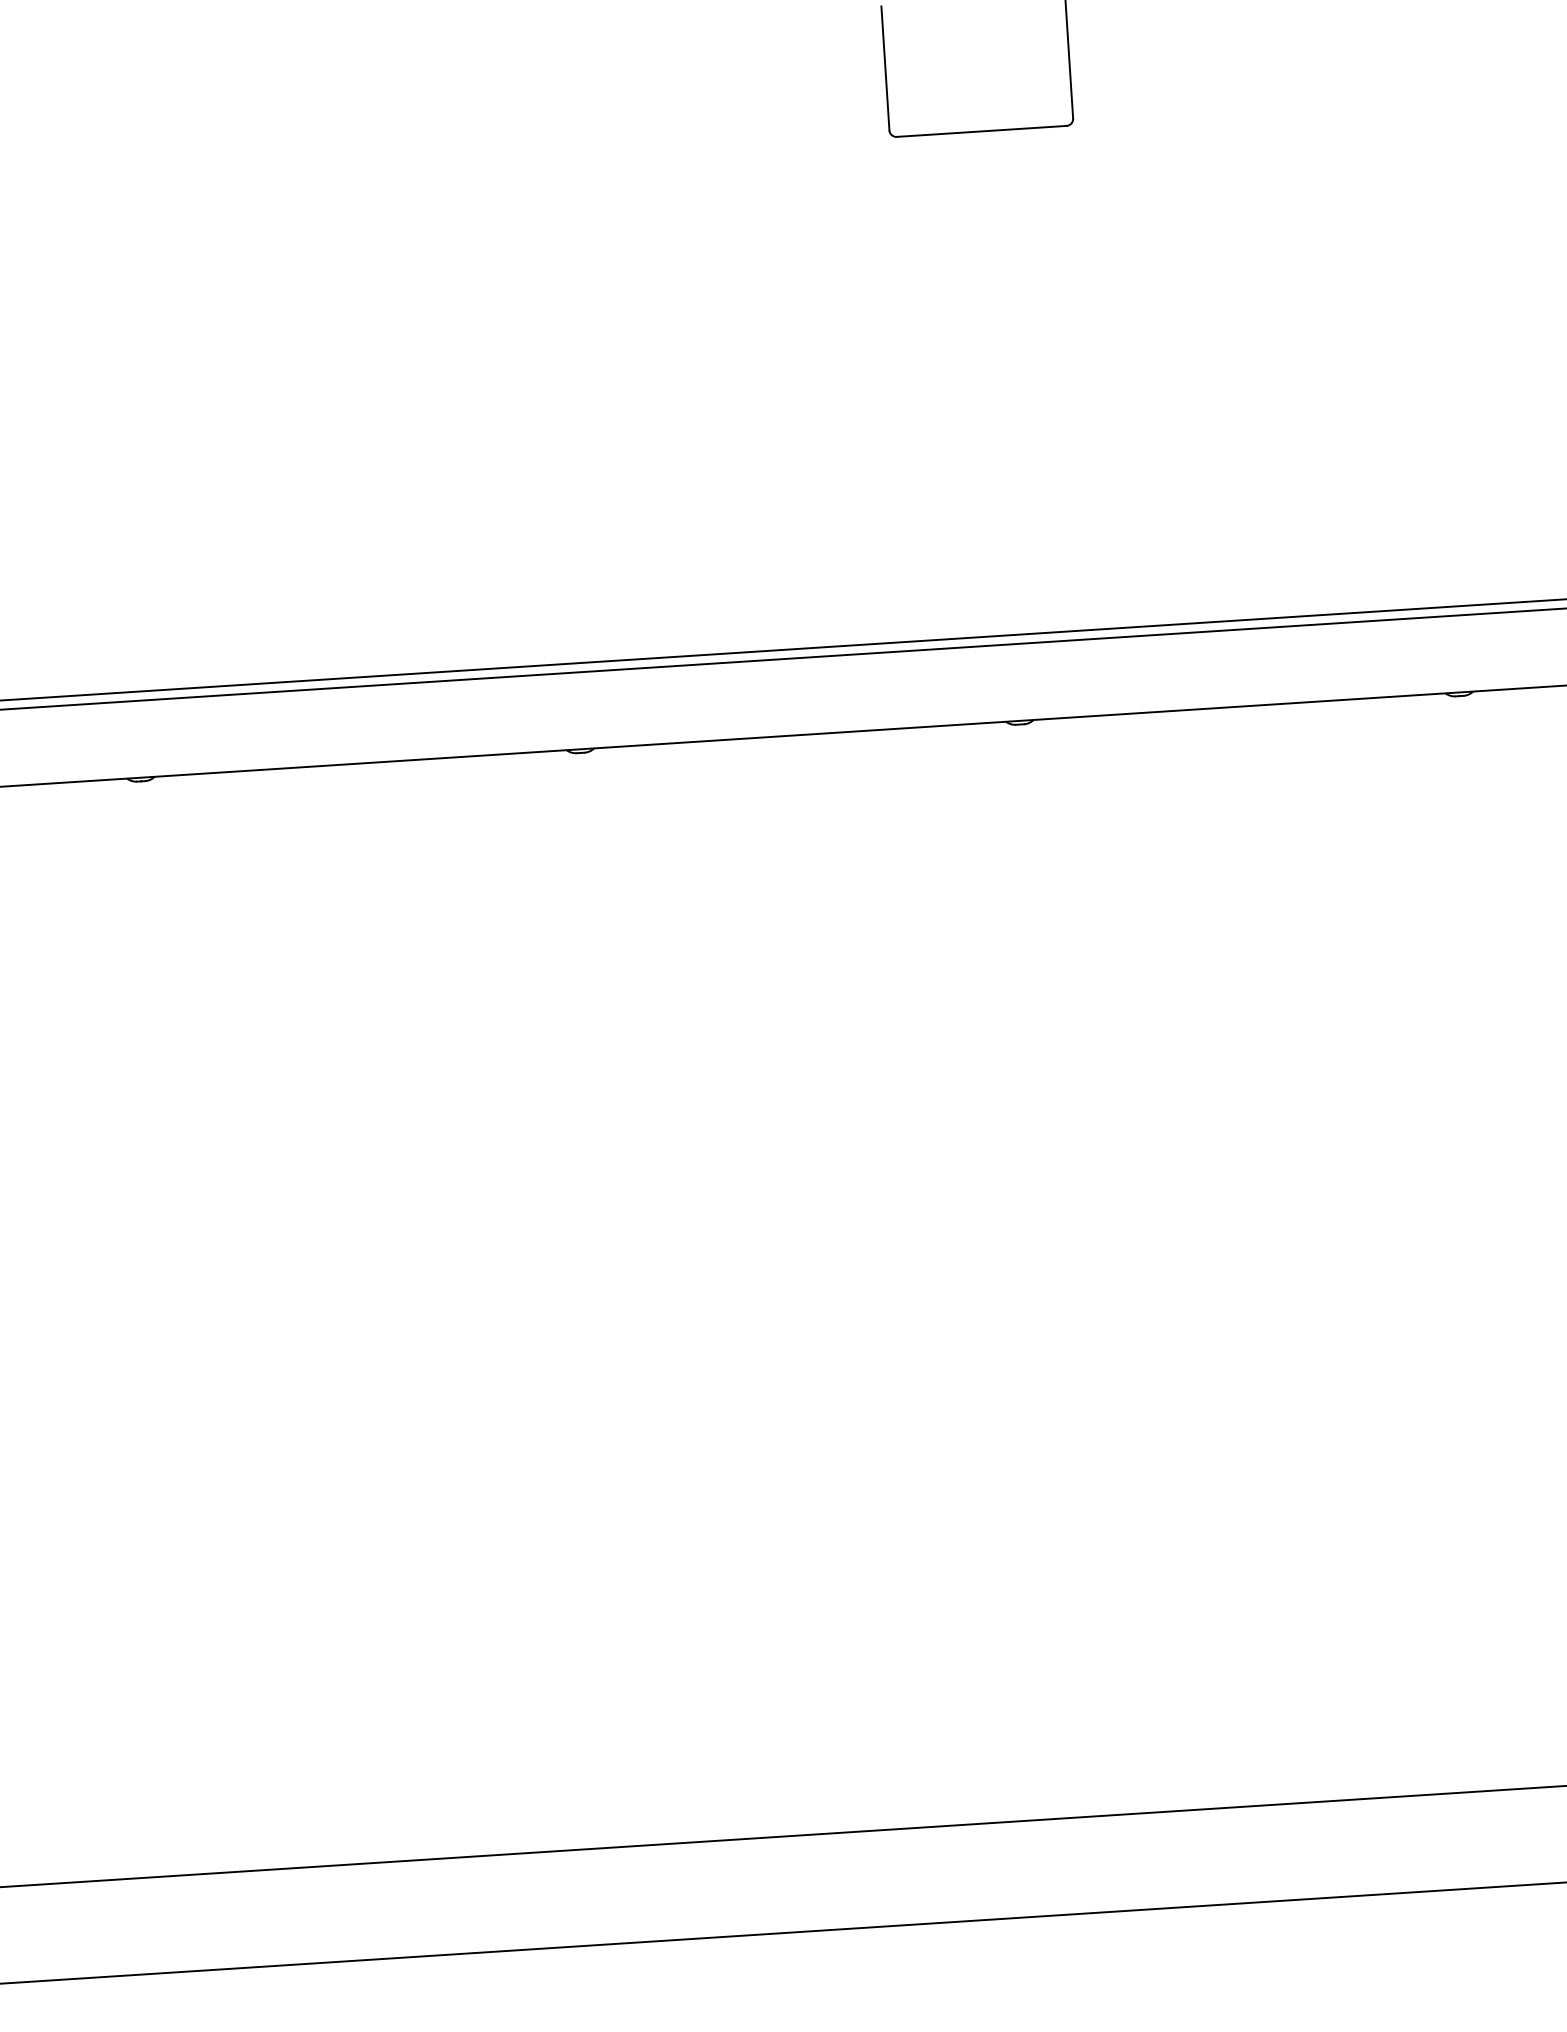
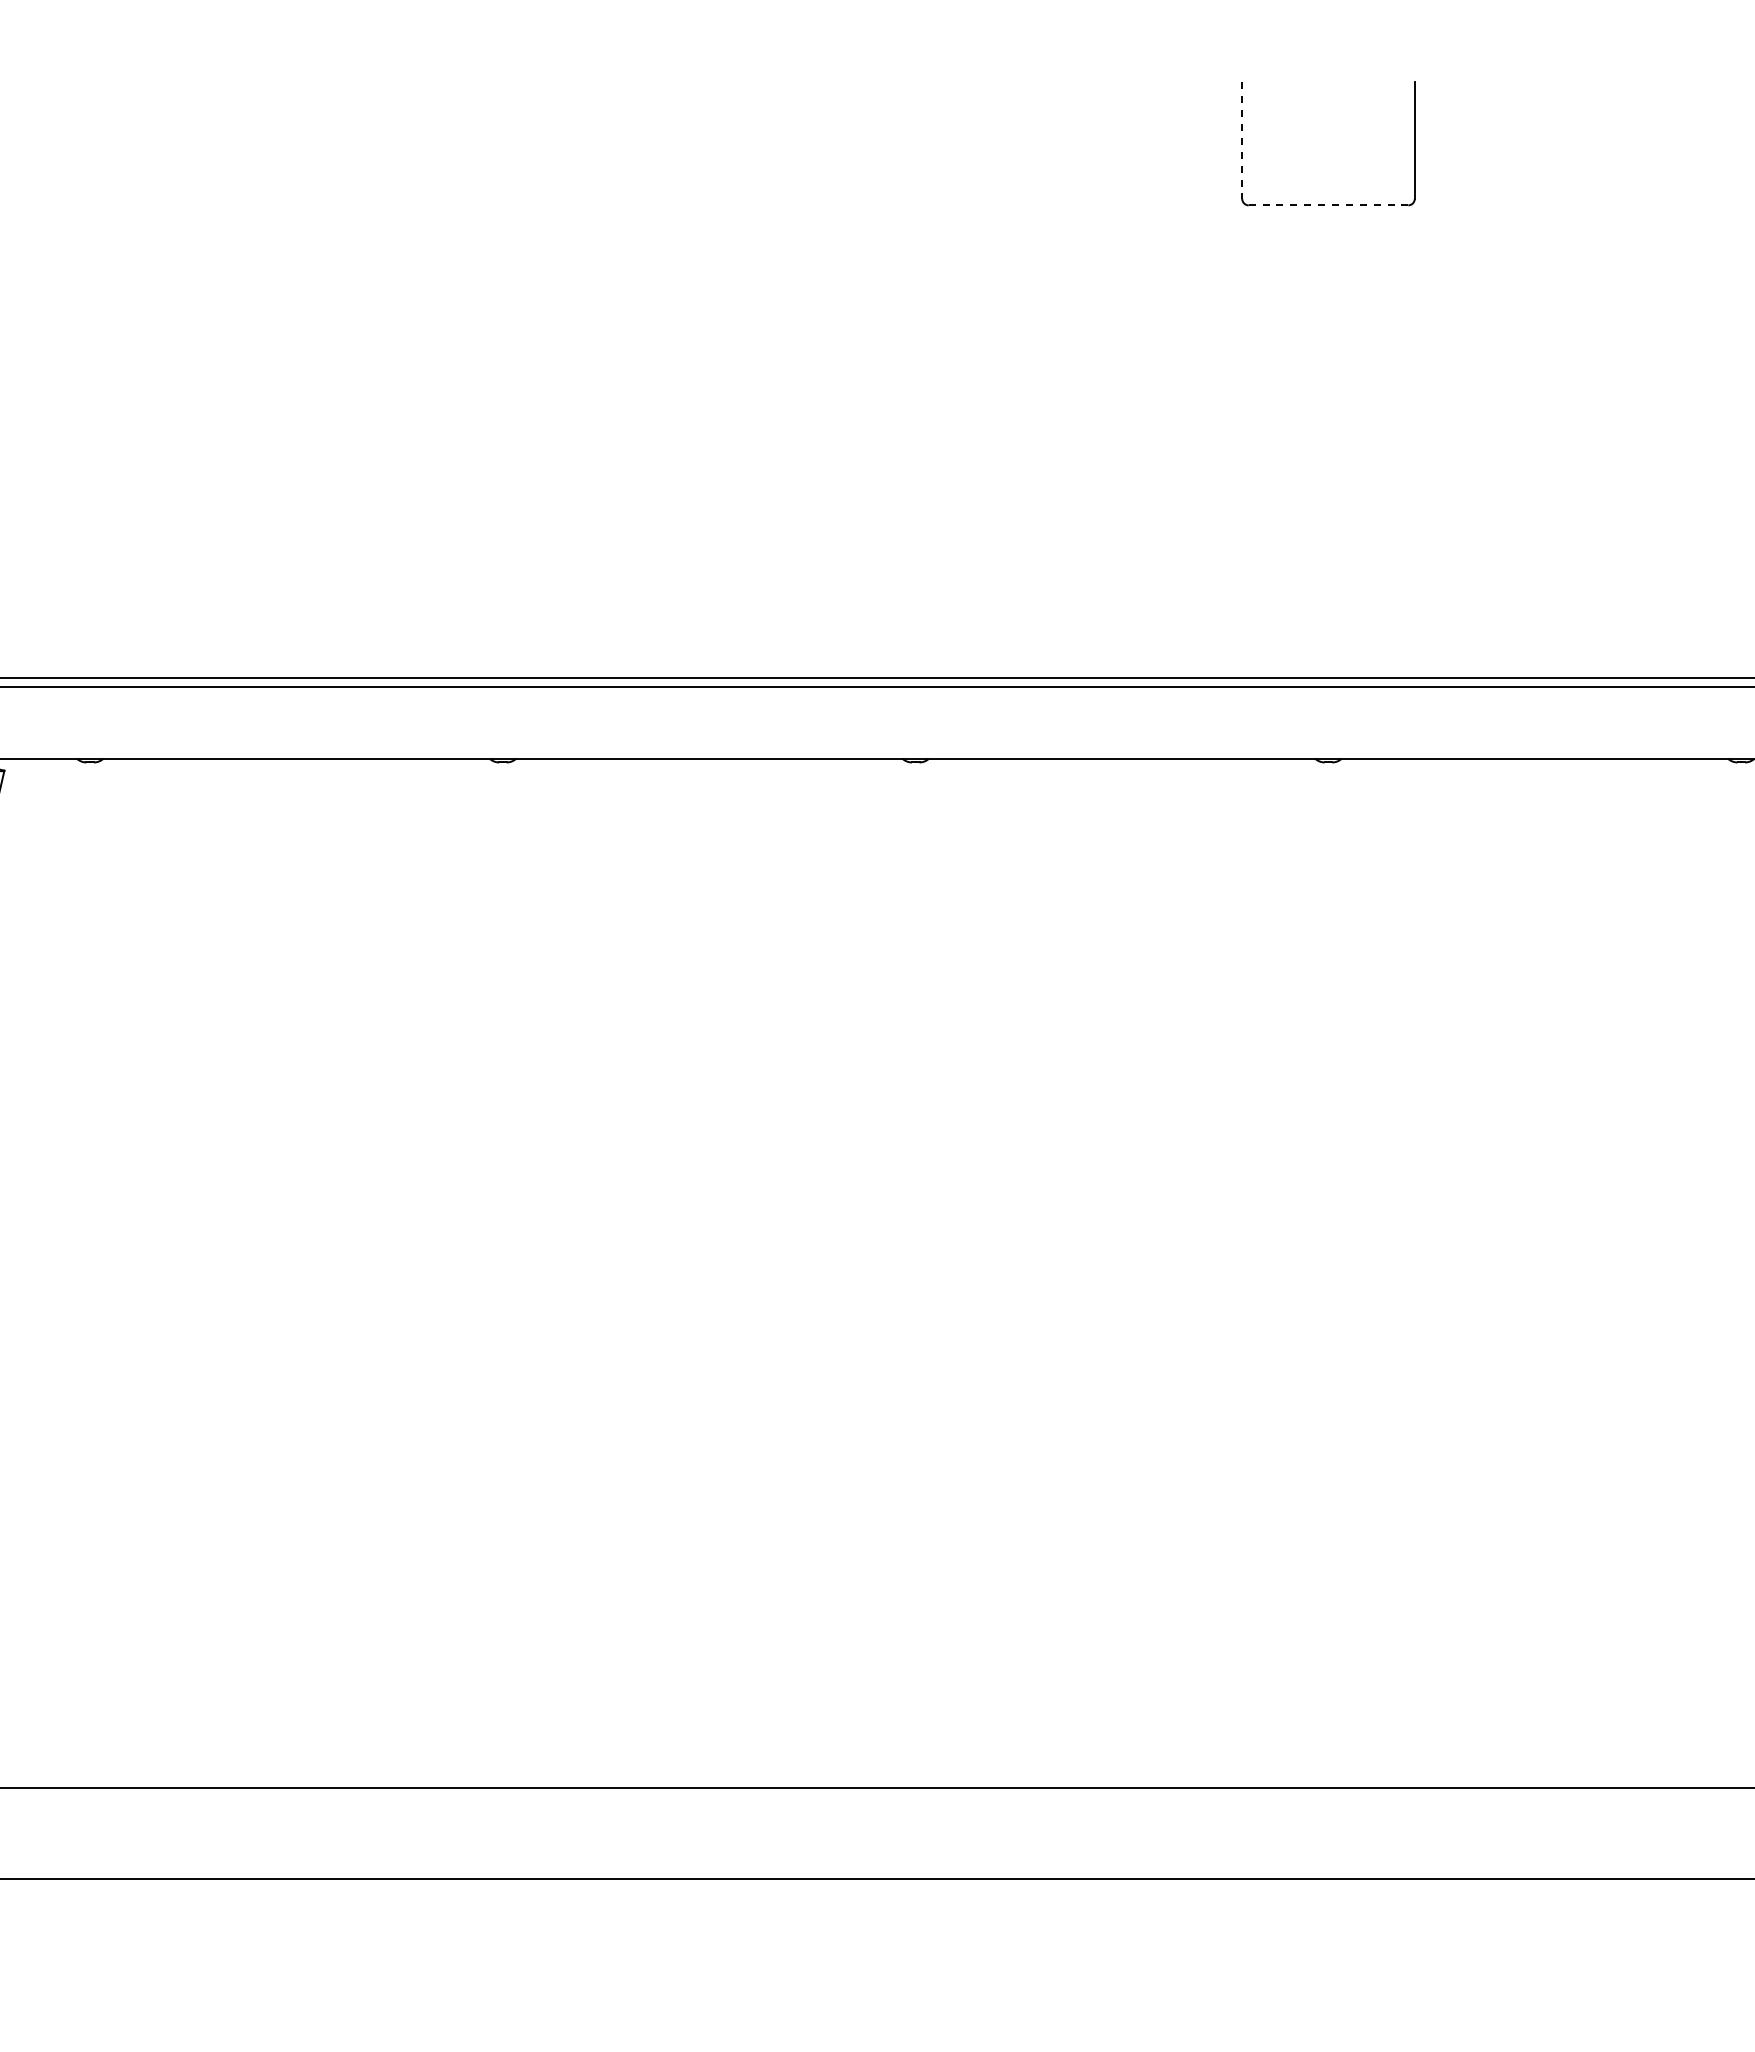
line: (885, 69) -> (1242, 141), solid -> dashed
line: (981, 131) -> (1328, 205), solid -> dashed

